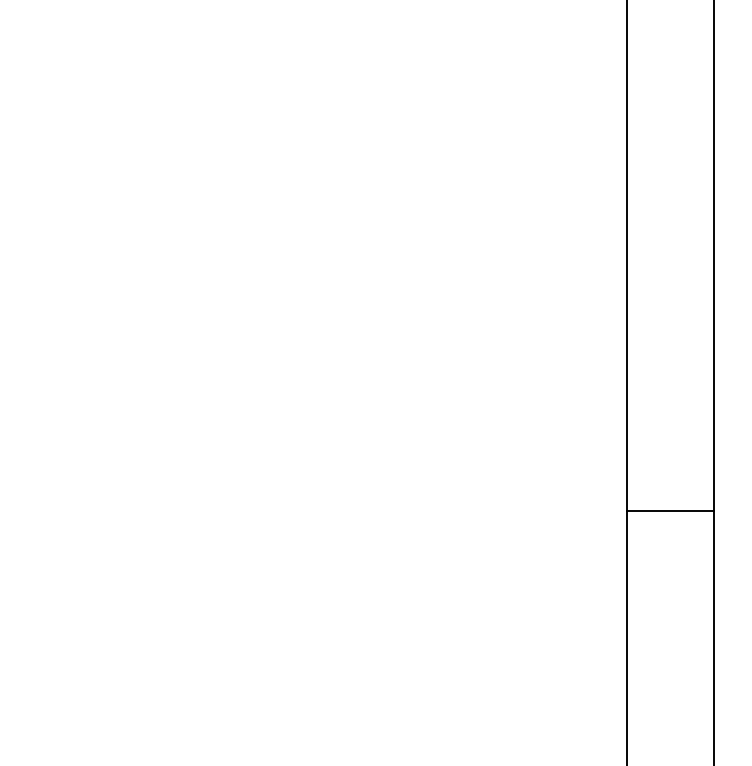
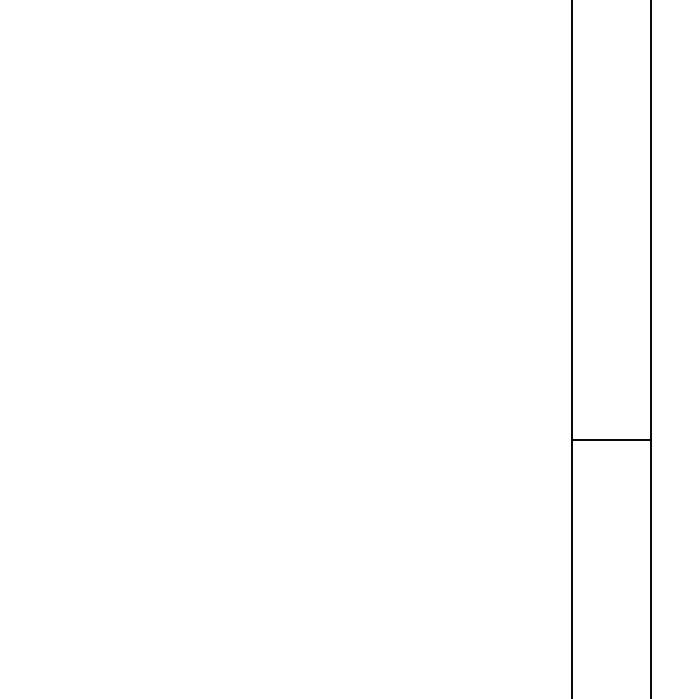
line: (669, 510) -> (610, 439), moved

